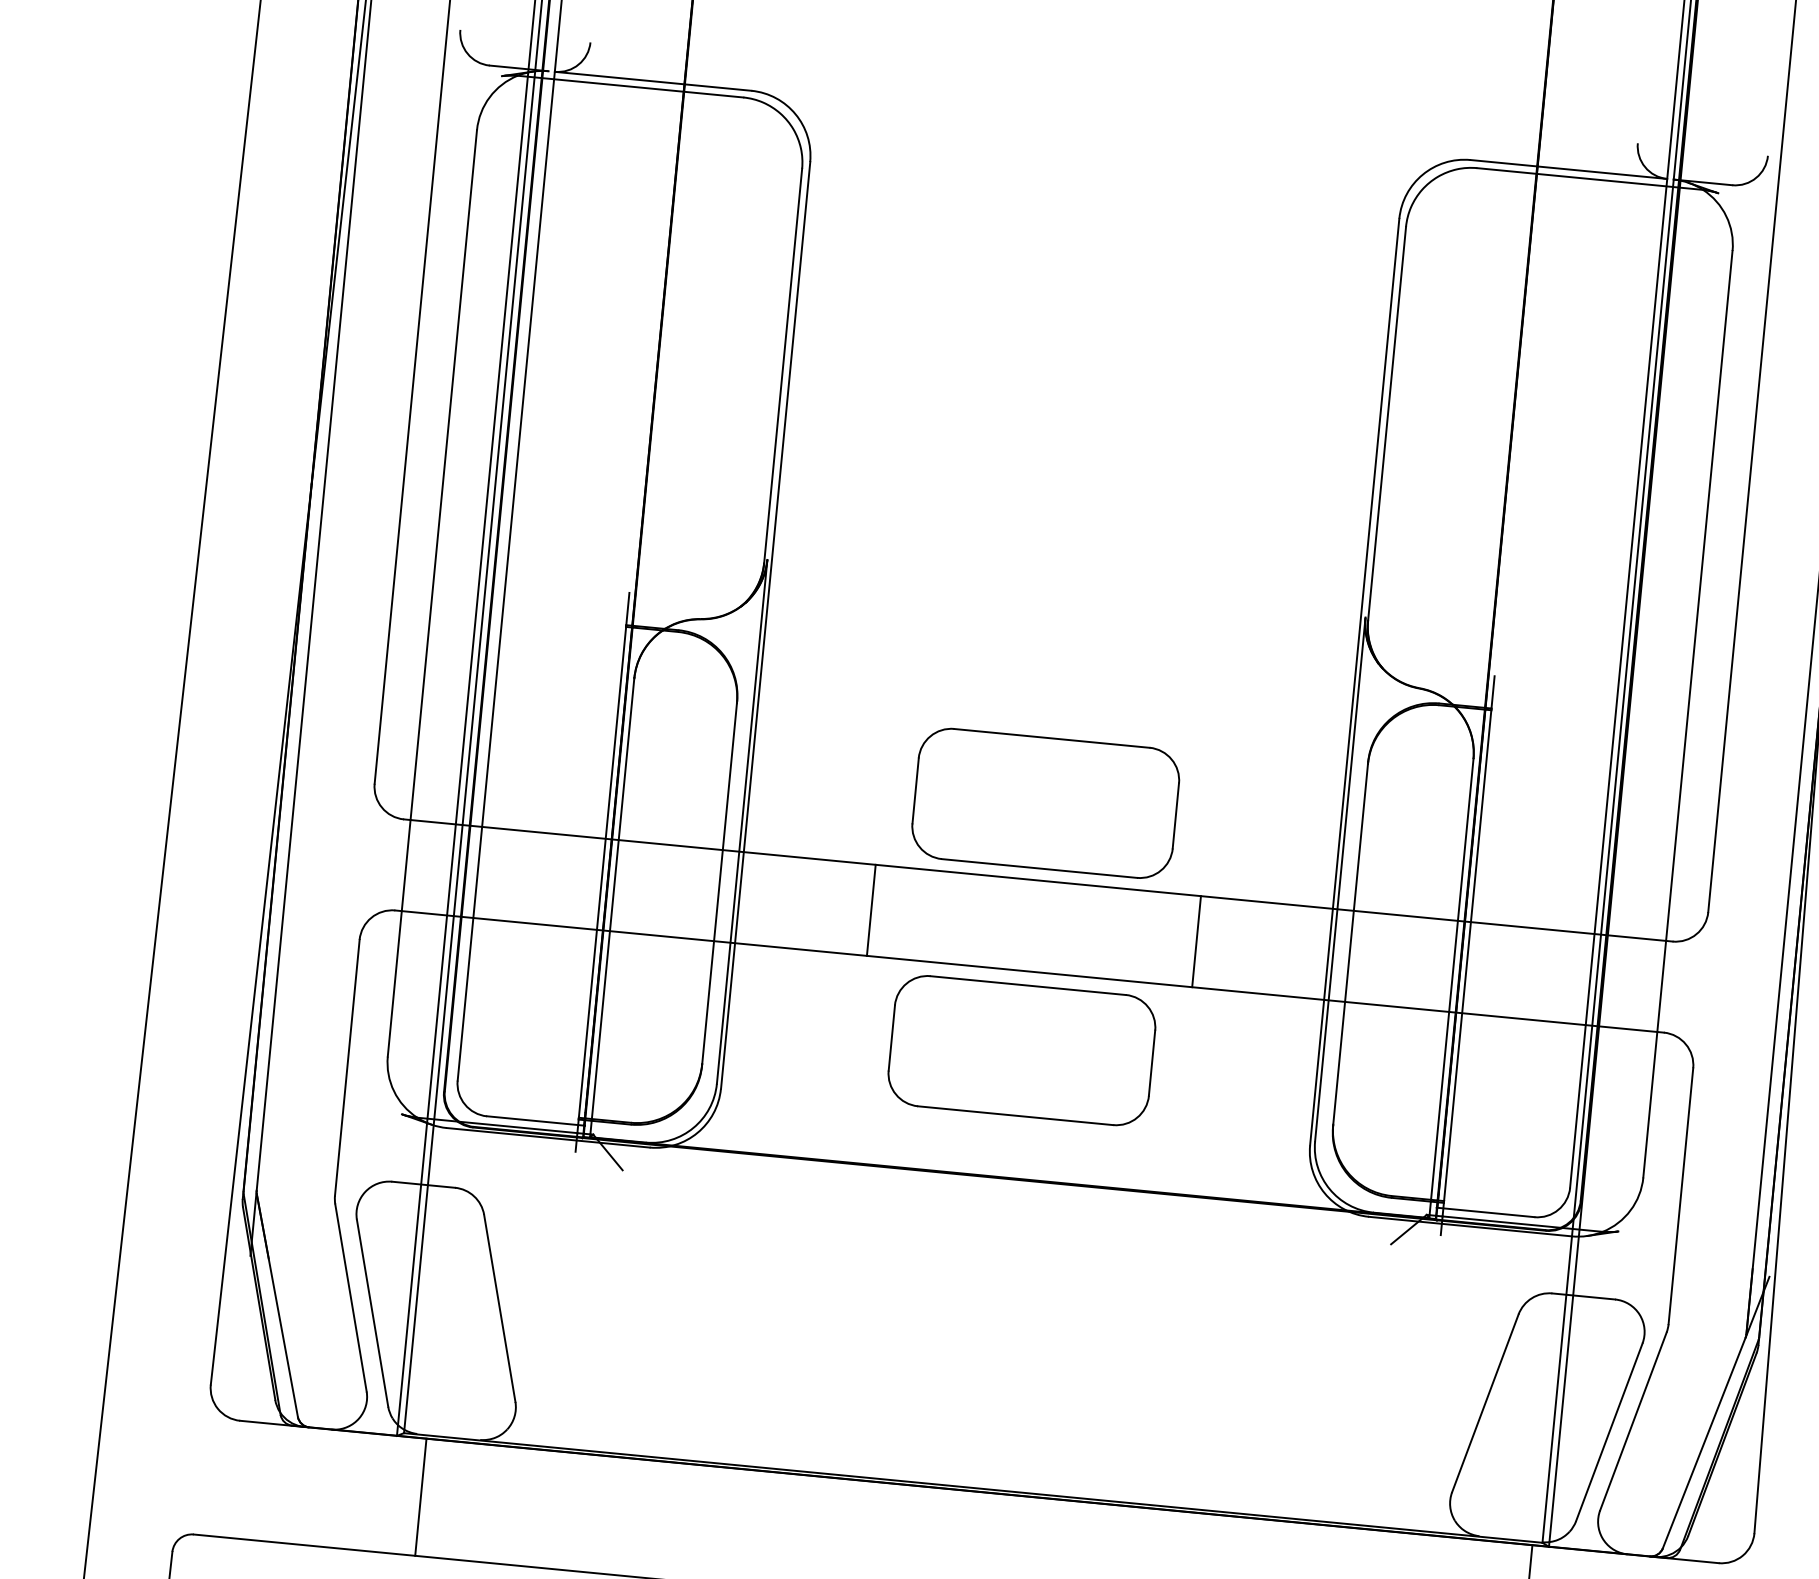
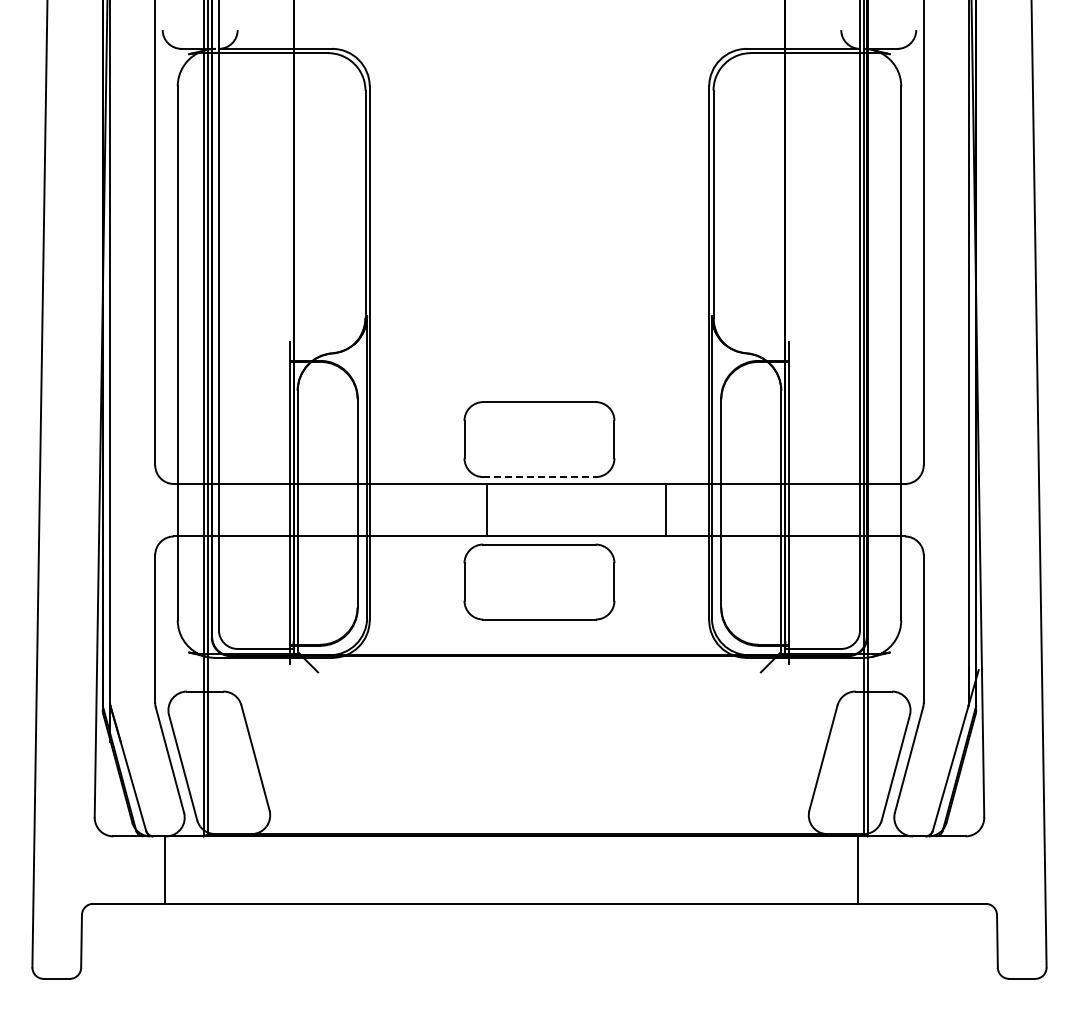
line: (1039, 869) -> (539, 477), solid -> dashed
line: (870, 910) -> (486, 510), moved
line: (1197, 942) -> (666, 510), moved
line: (420, 1496) -> (164, 869), moved

